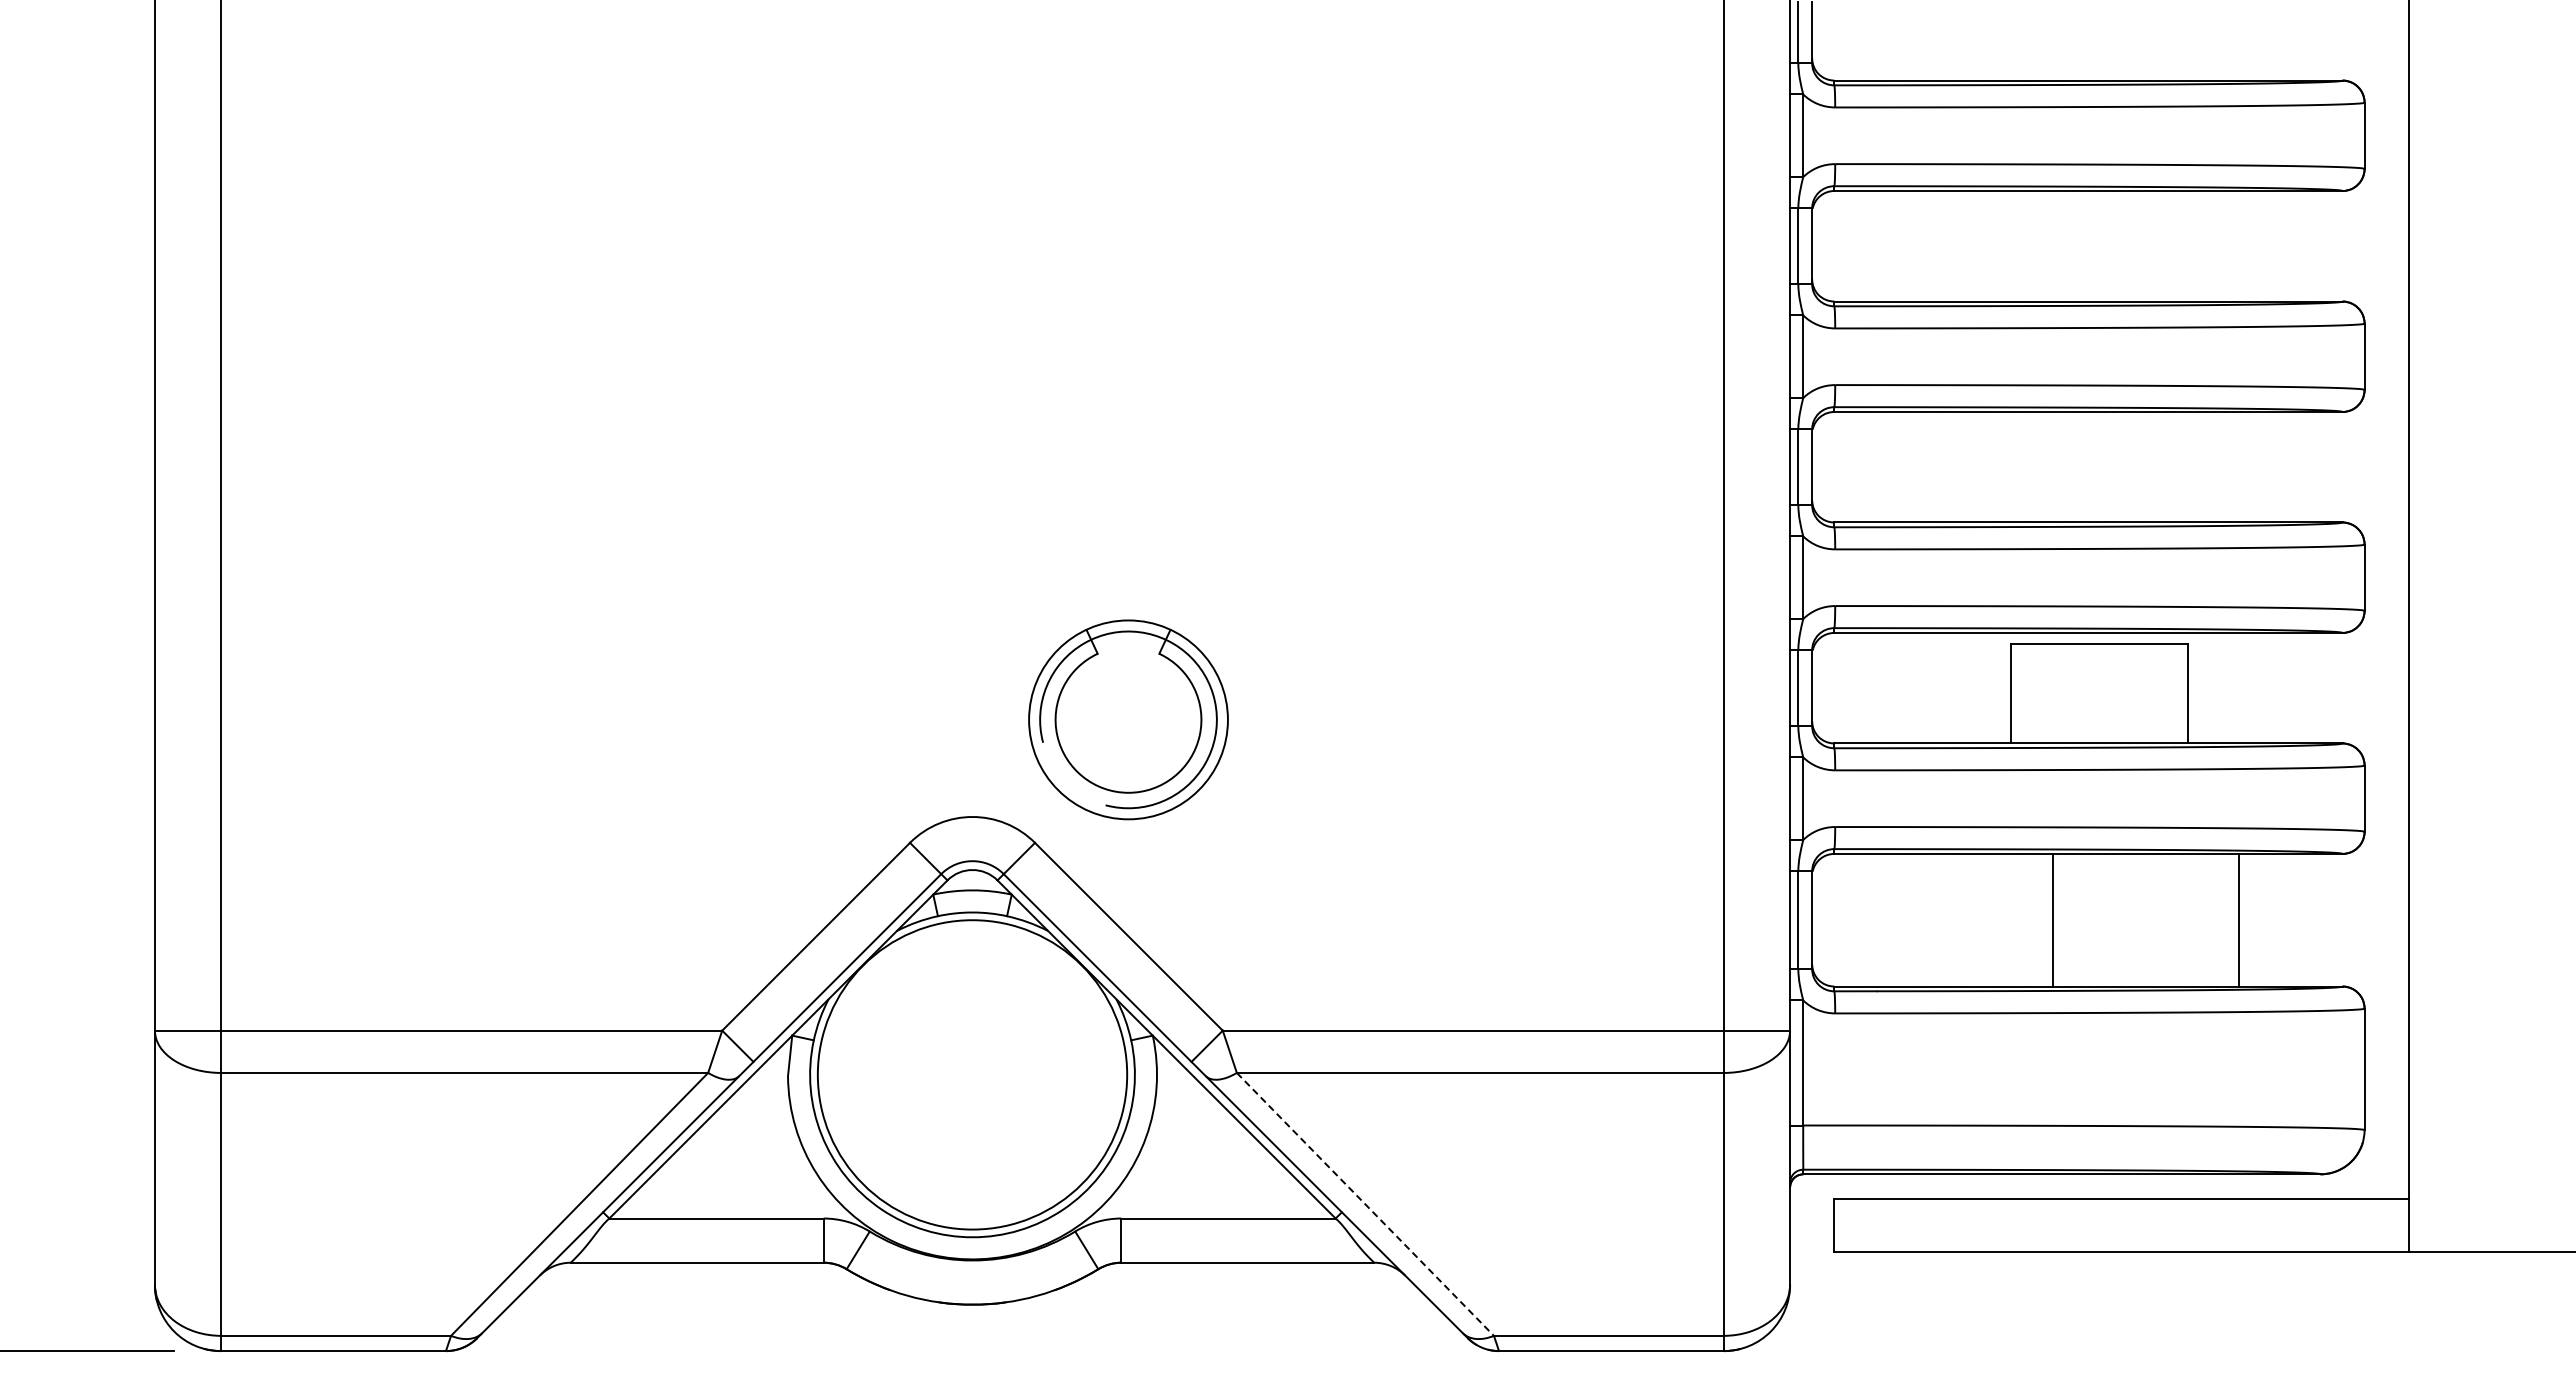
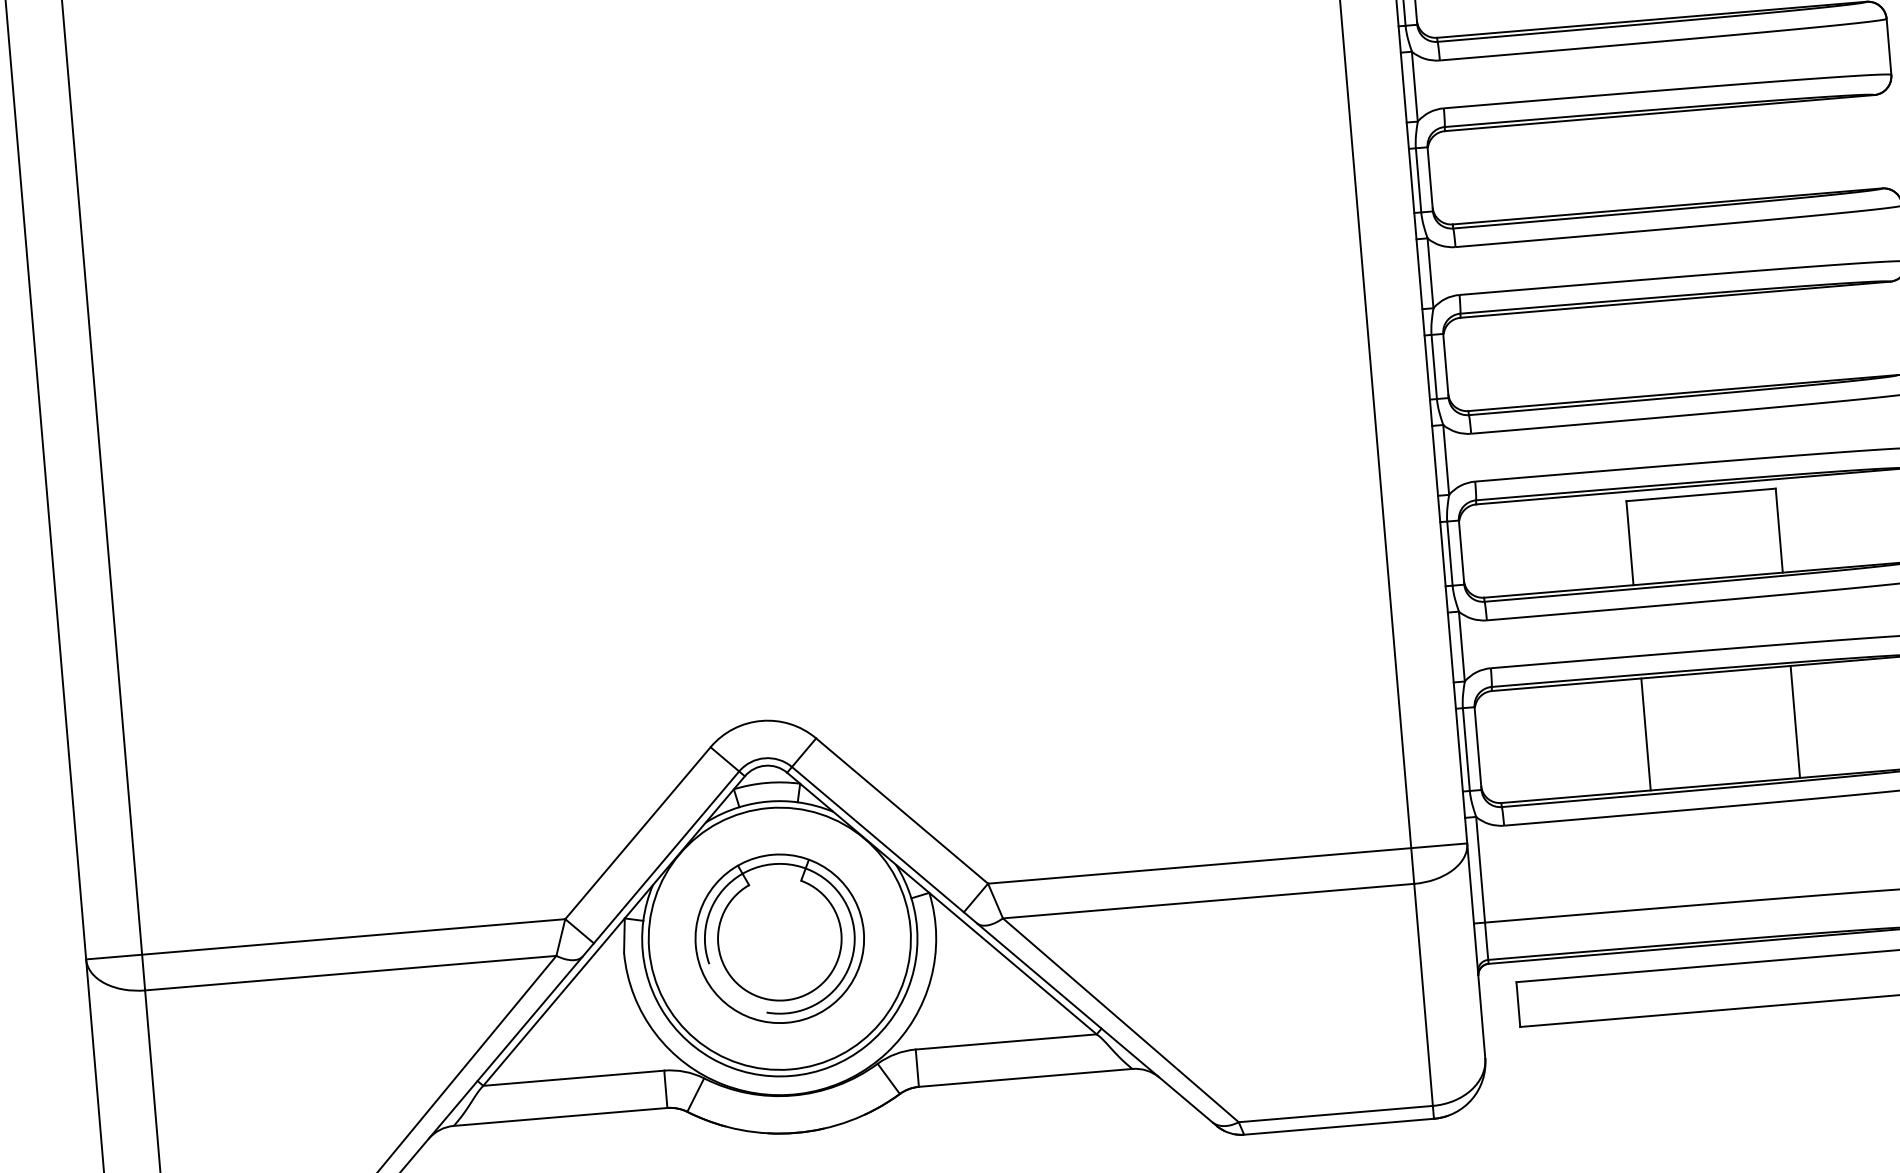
part: (1128, 719) -> (779, 938), moved
line: (2053, 919) -> (1646, 733), moved
line: (2238, 919) -> (1795, 721), moved
line: (1365, 1204) -> (1120, 1020), dashed -> solid

